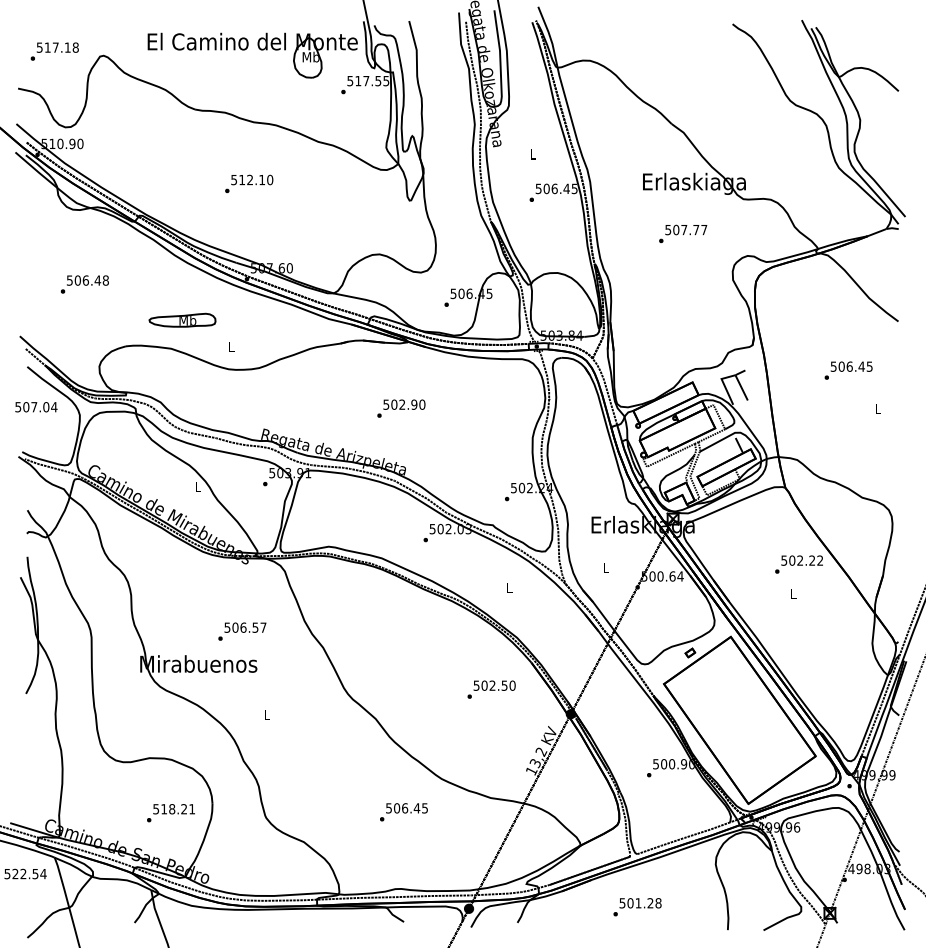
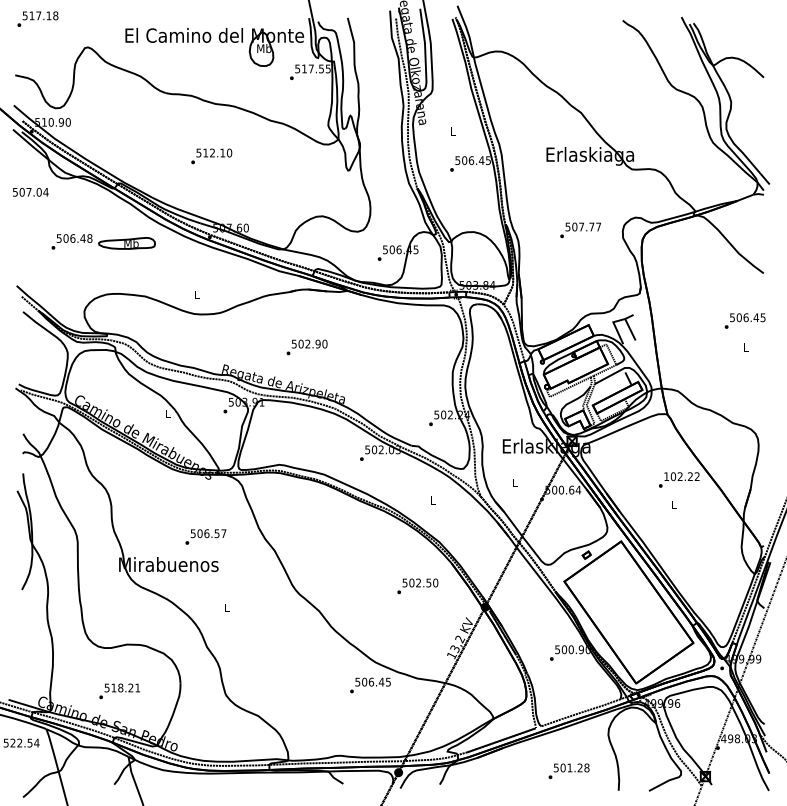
text: (54, 51) -> (37, 19), moved
text: (683, 233) -> (580, 229), moved
part: (182, 319) -> (126, 242), moved
text: (848, 370) -> (745, 320), moved
text: (36, 407) -> (30, 192), moved
text: (401, 408) -> (307, 347), moved
text: (784, 560) -> (666, 476), 502.22 -> 102.22
text: (403, 812) -> (370, 685), moved
text: (170, 813) -> (119, 691), moved
text: (637, 907) -> (569, 771), moved

